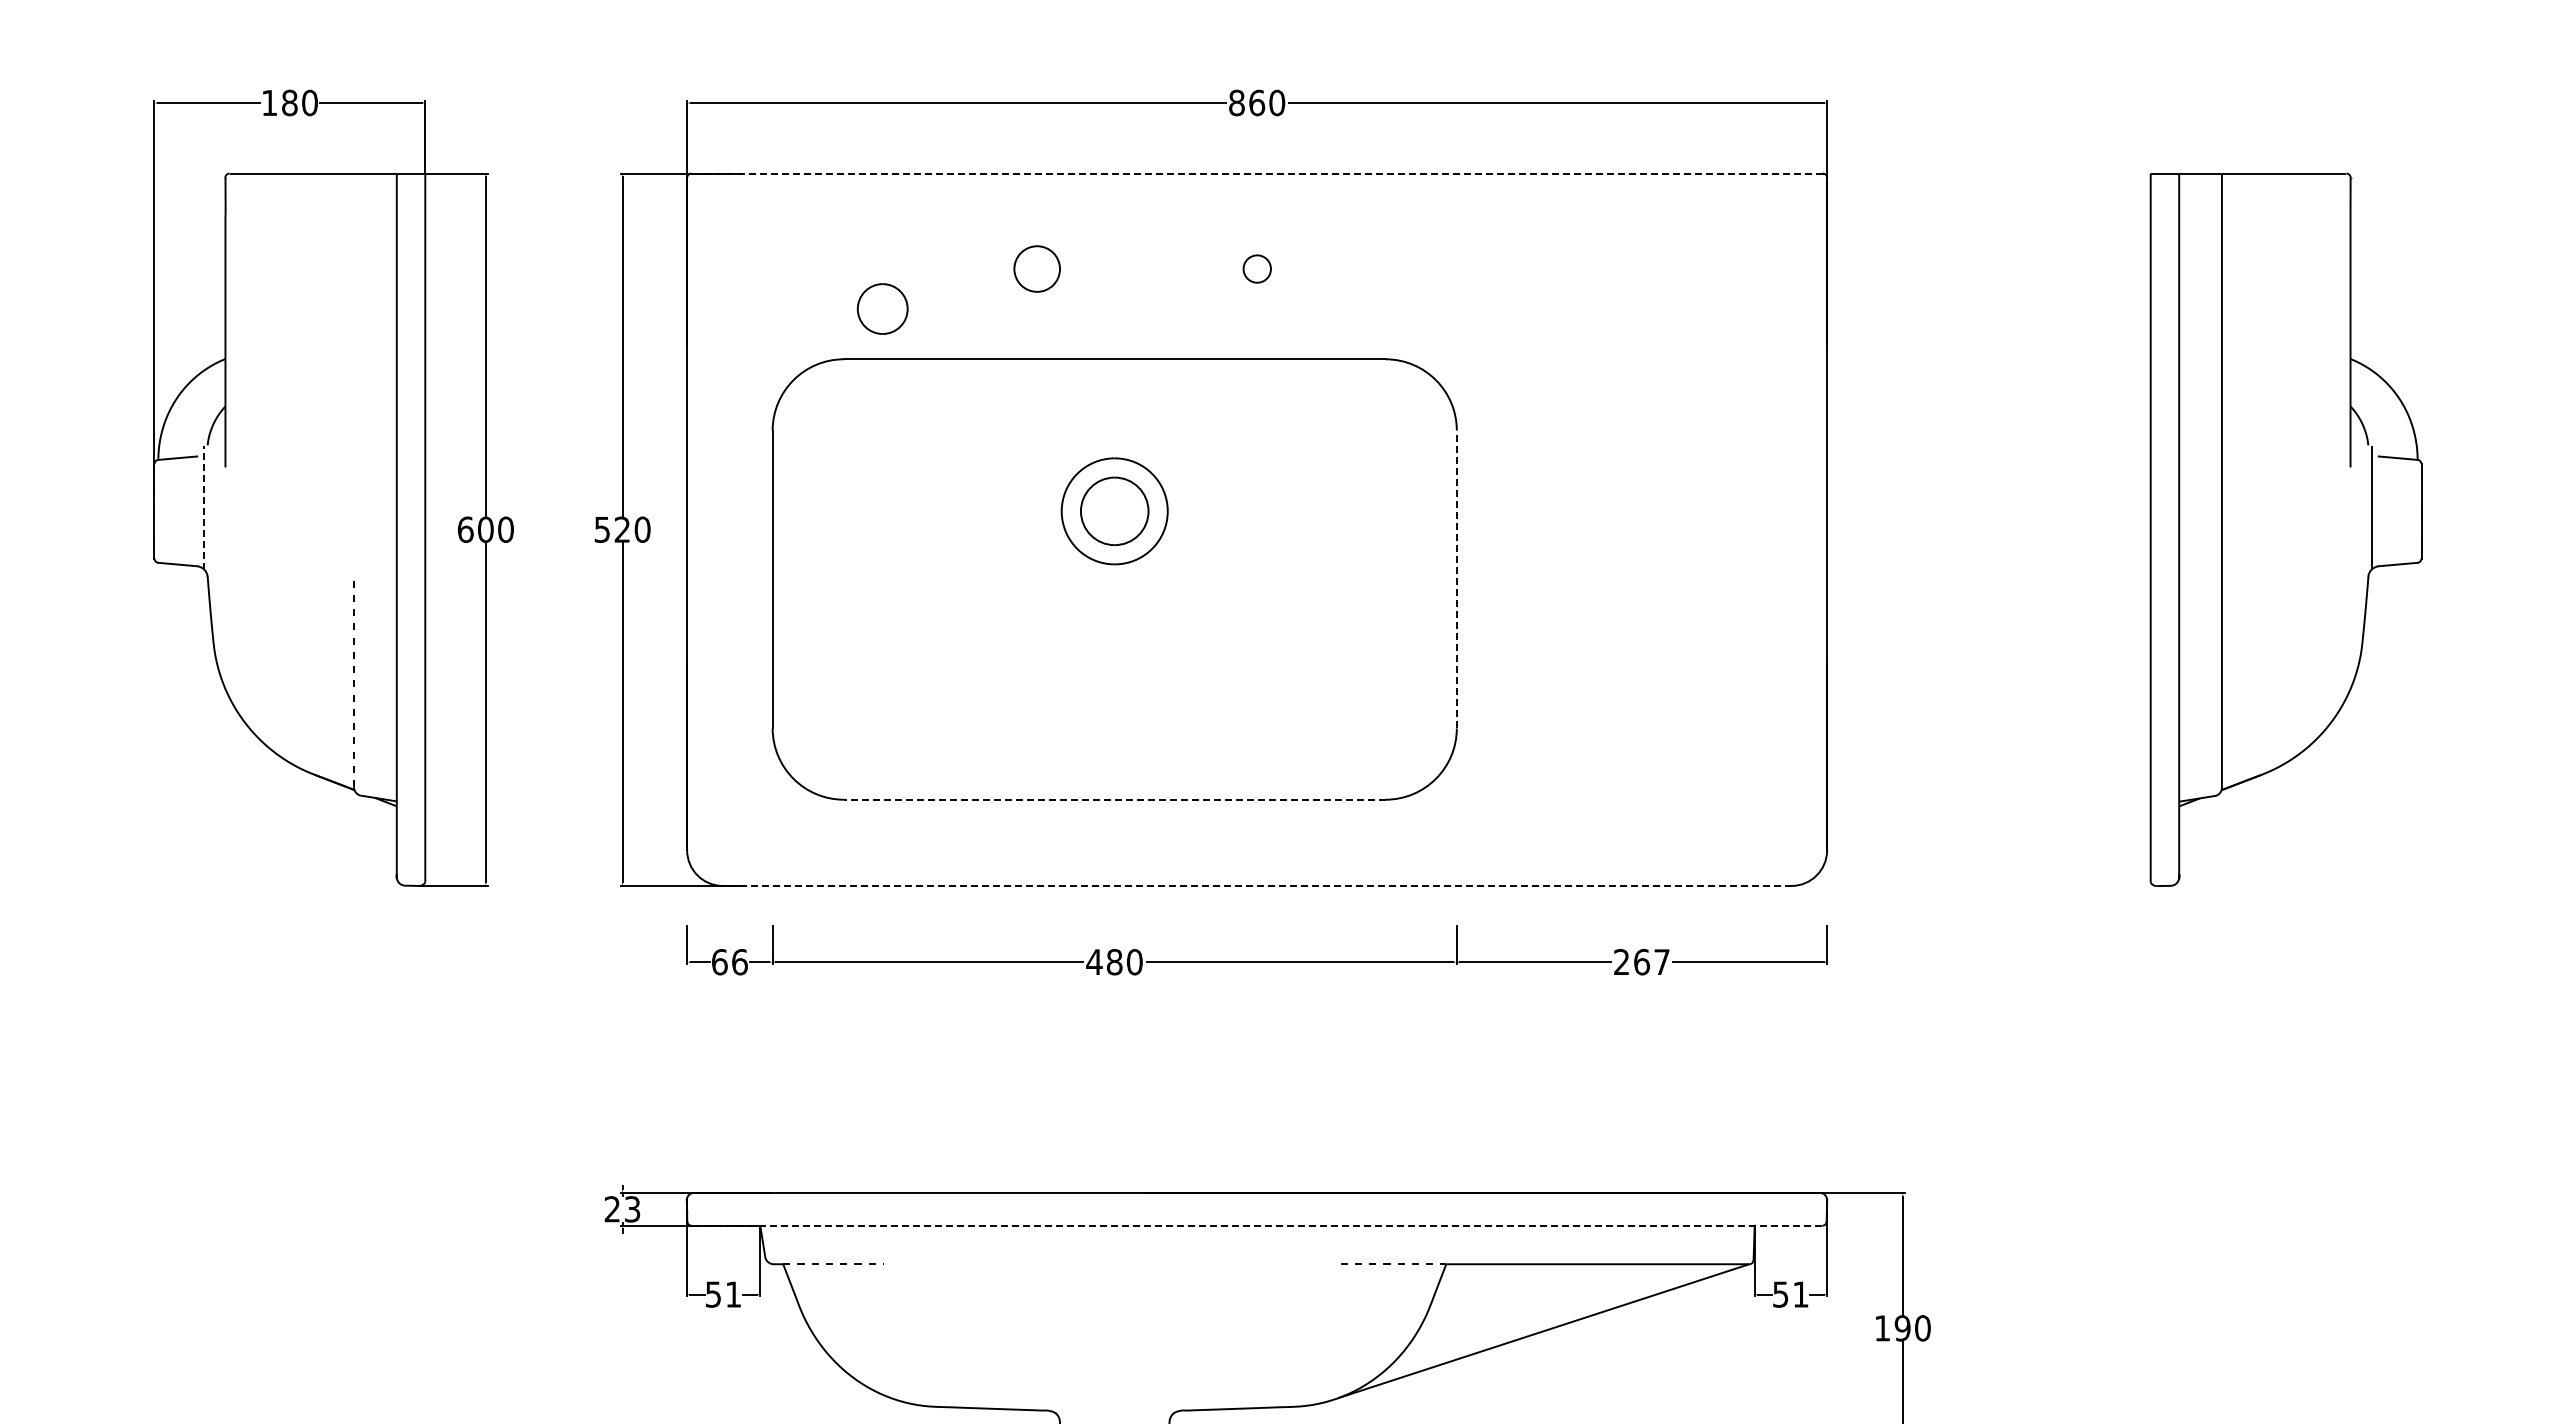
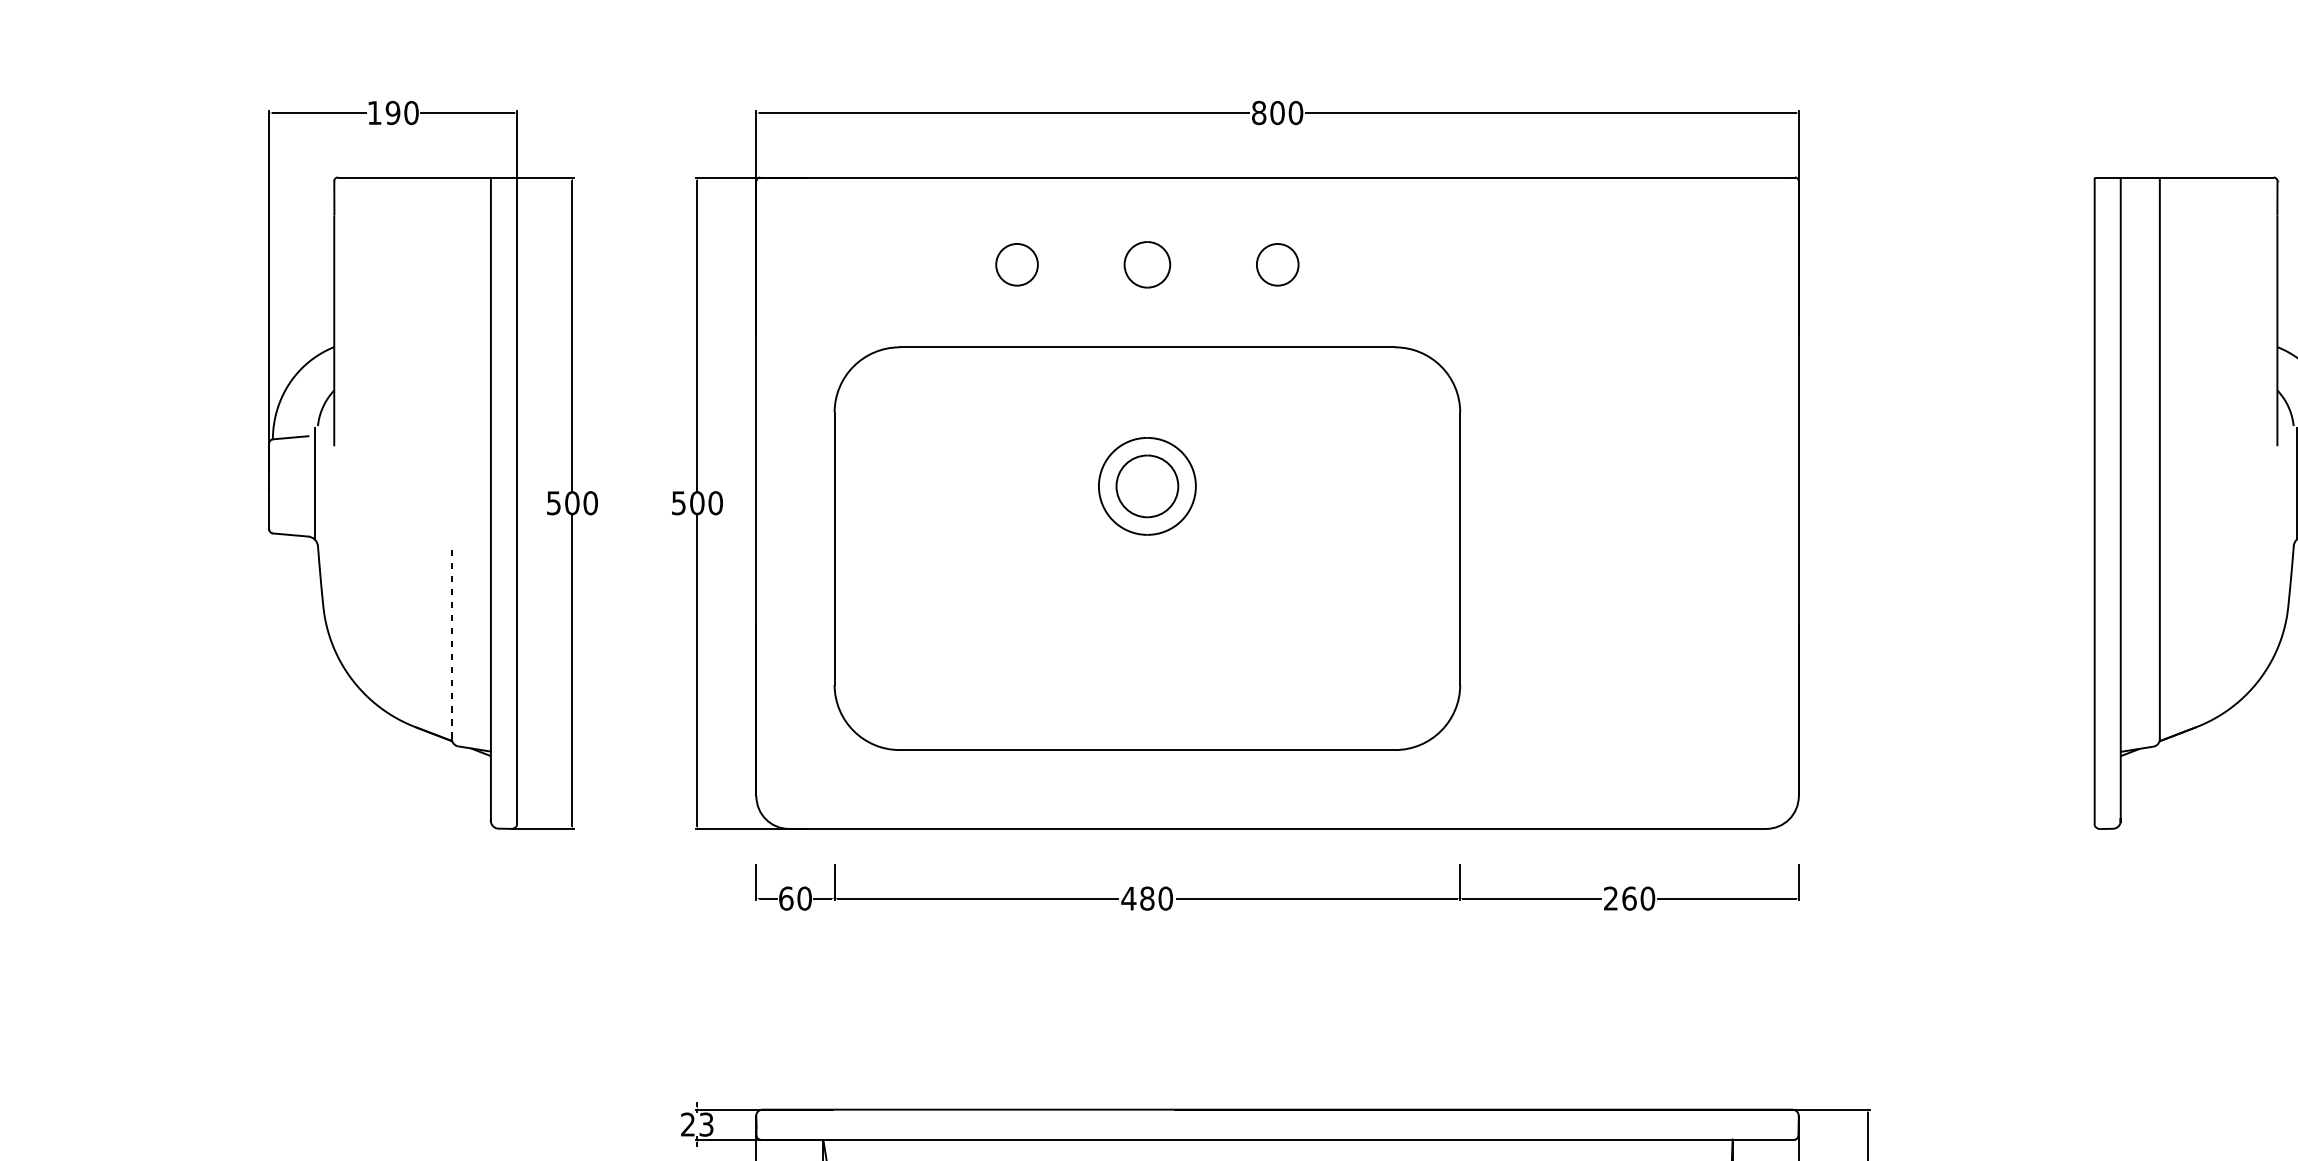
text: (289, 102) -> (392, 112), 180 -> 190
text: (1257, 102) -> (1277, 112), 860 -> 800
line: (1257, 173) -> (1277, 177), dashed -> solid
circle: (1036, 268) -> (1016, 264), moved
circle: (1257, 268) -> (1277, 264), size x1.67
part: (882, 308) -> (1147, 264), moved
line: (204, 508) -> (315, 483), dashed -> solid
text: (465, 529) -> (553, 502), 600 -> 500
text: (622, 529) -> (697, 502), 520 -> 500
line: (1456, 579) -> (1459, 548), dashed -> solid
line: (1114, 799) -> (1147, 749), dashed -> solid
line: (1256, 885) -> (1277, 828), dashed -> solid
text: (739, 962) -> (804, 898), 66 -> 60
text: (1661, 962) -> (1647, 898), 267 -> 260
line: (1257, 1225) -> (1277, 1139), dashed -> solid

